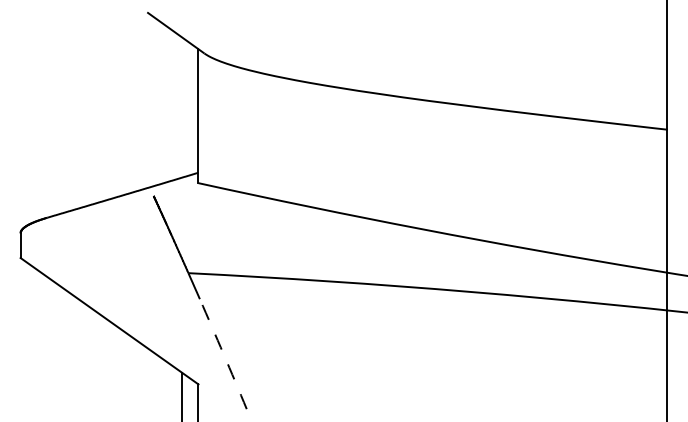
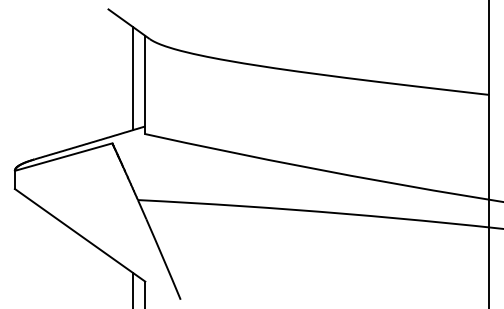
line: (182, 107) -> (133, 78), added
line: (86, 214) -> (63, 157), added
arc: (223, 354) -> (163, 259), dashed -> solid

